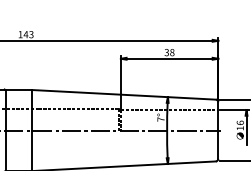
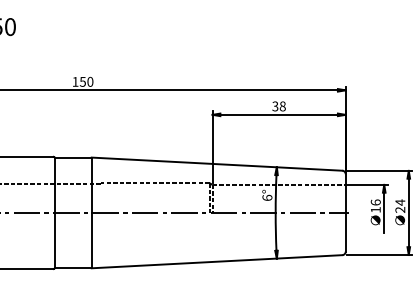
text: (28, 34) -> (86, 81), 143 -> 150
text: (161, 119) -> (267, 197), 7° -> 6°

